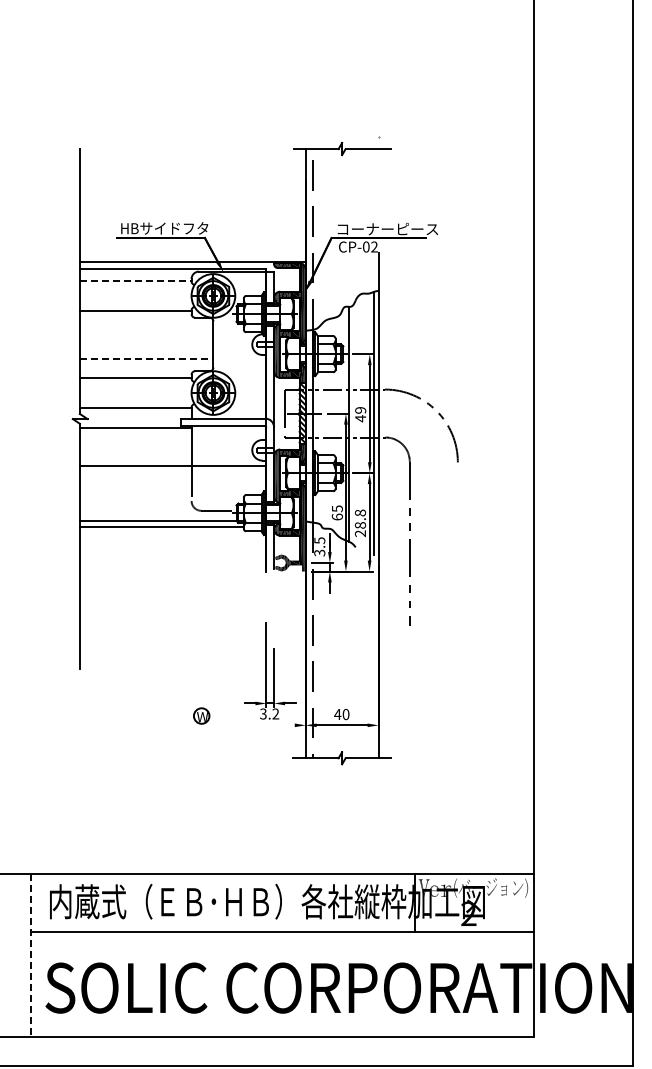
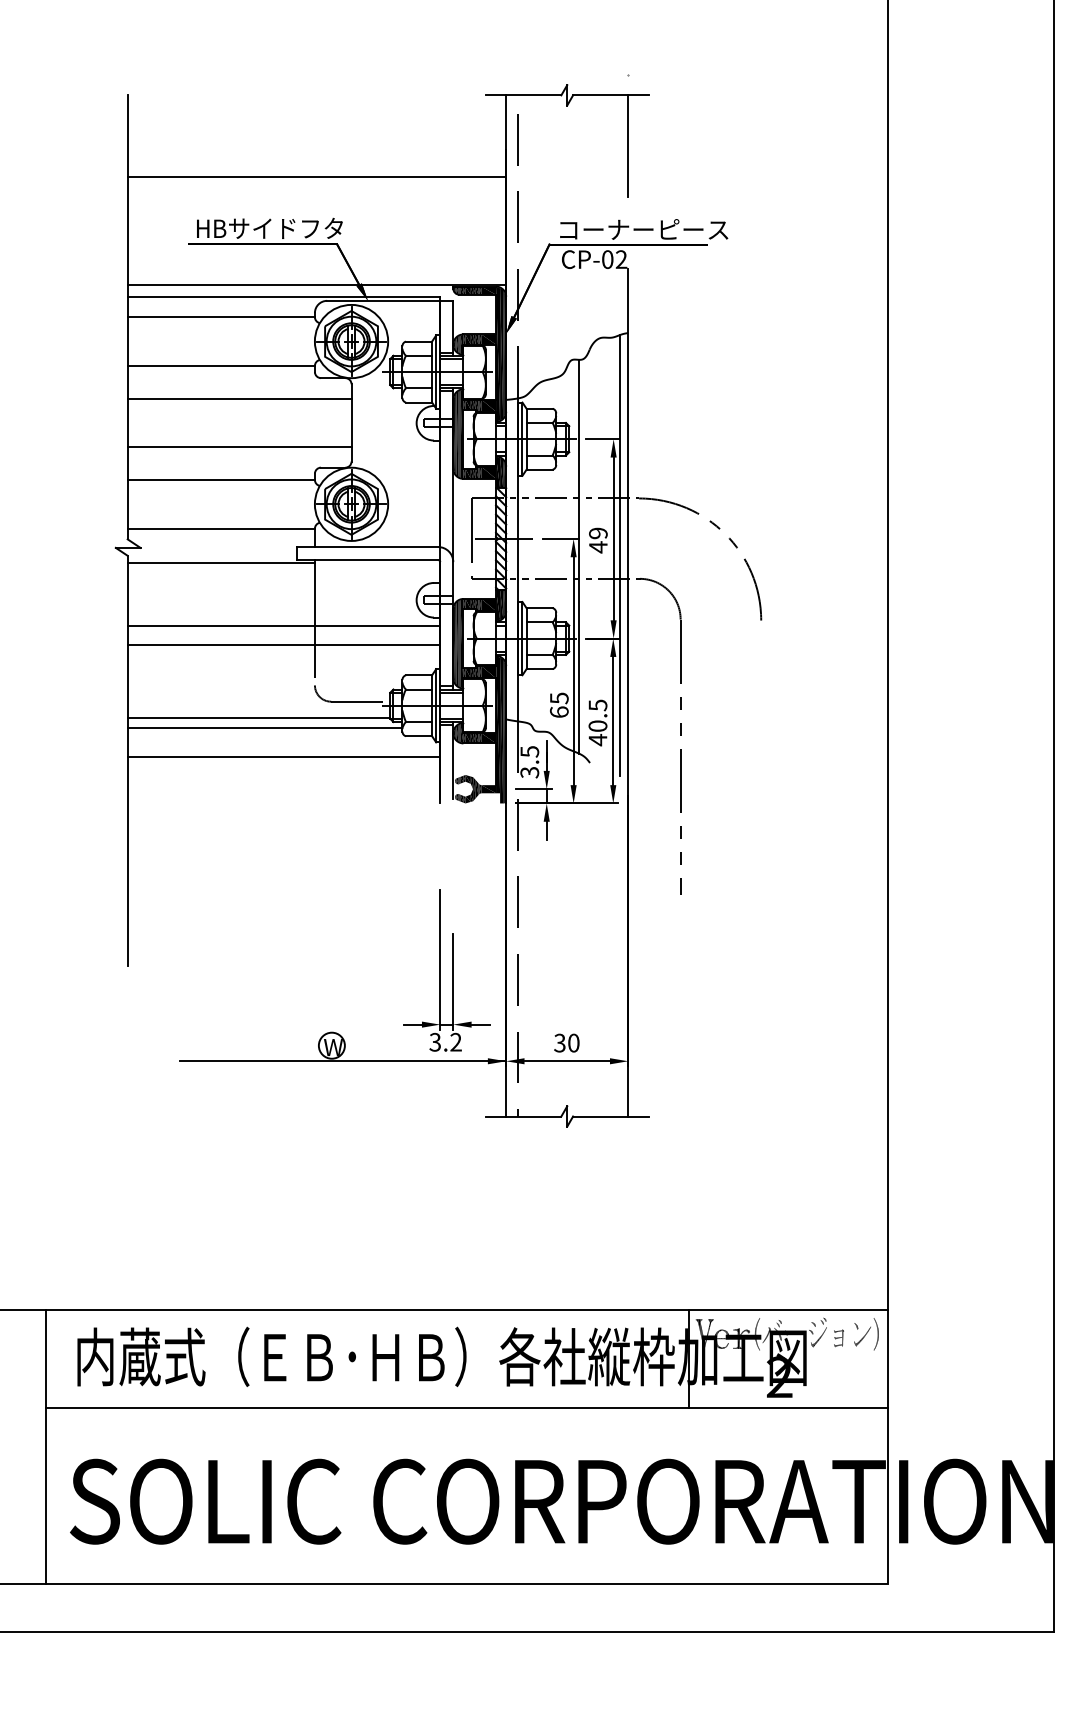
line: (378, 179) -> (628, 146), added
line: (192, 197) -> (316, 176), added
line: (135, 281) -> (220, 317), dashed -> solid
line: (146, 329) -> (239, 397), added
line: (146, 359) -> (239, 448), dashed -> solid
line: (172, 476) -> (282, 644), added
text: (359, 523) -> (596, 722), 28.8 -> 40.5
line: (172, 543) -> (282, 756), added
text: (337, 714) -> (559, 1043), 40 -> 30
line: (207, 725) -> (341, 1061), added
line: (31, 955) -> (46, 1447), dashed -> solid

